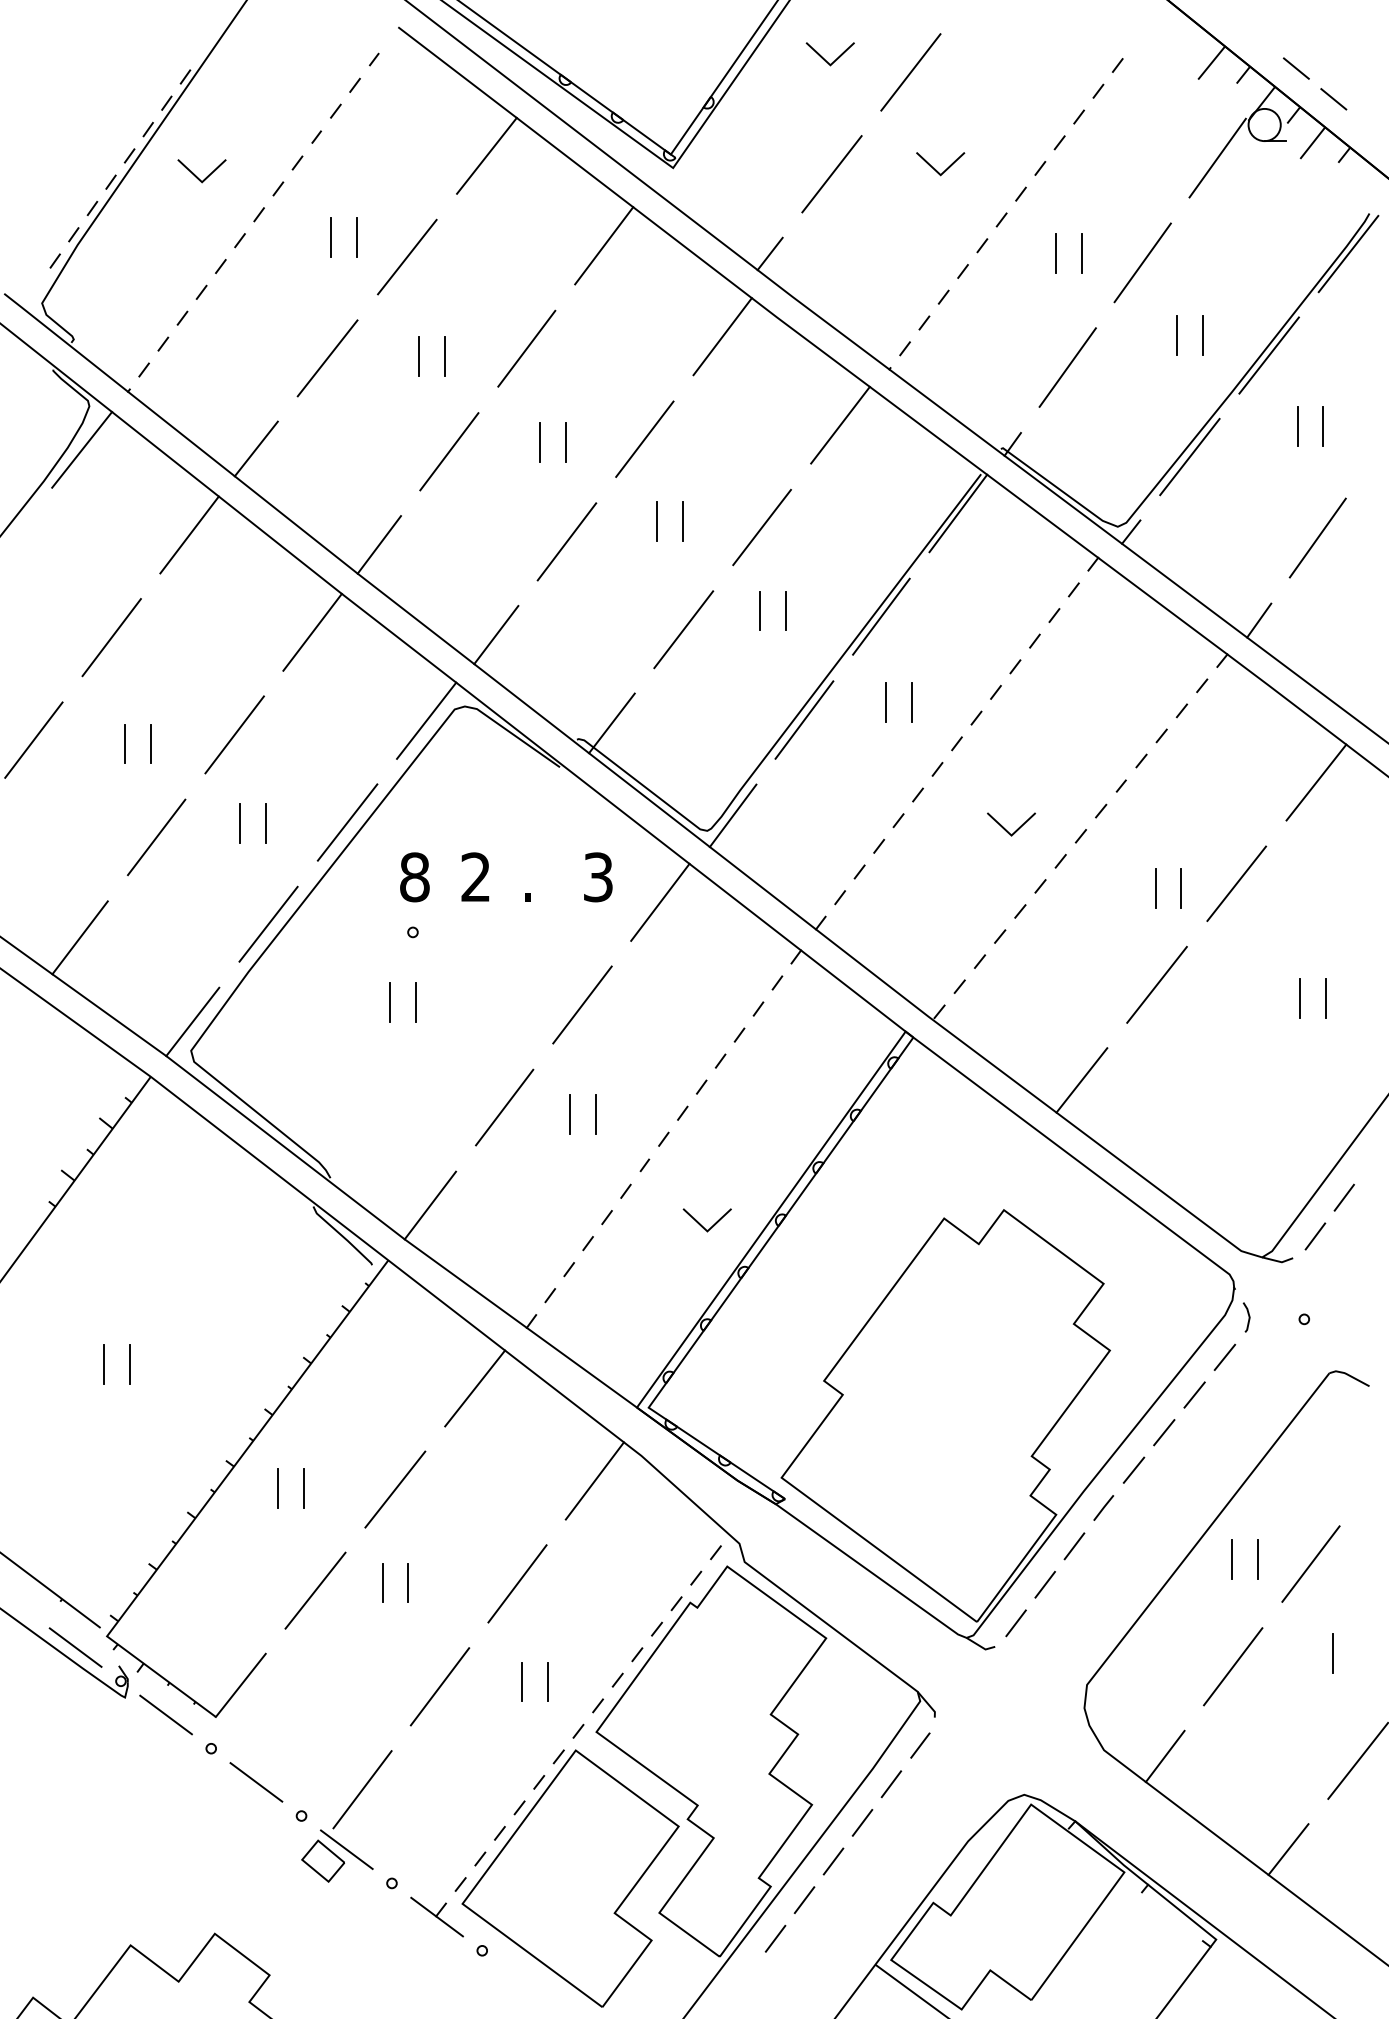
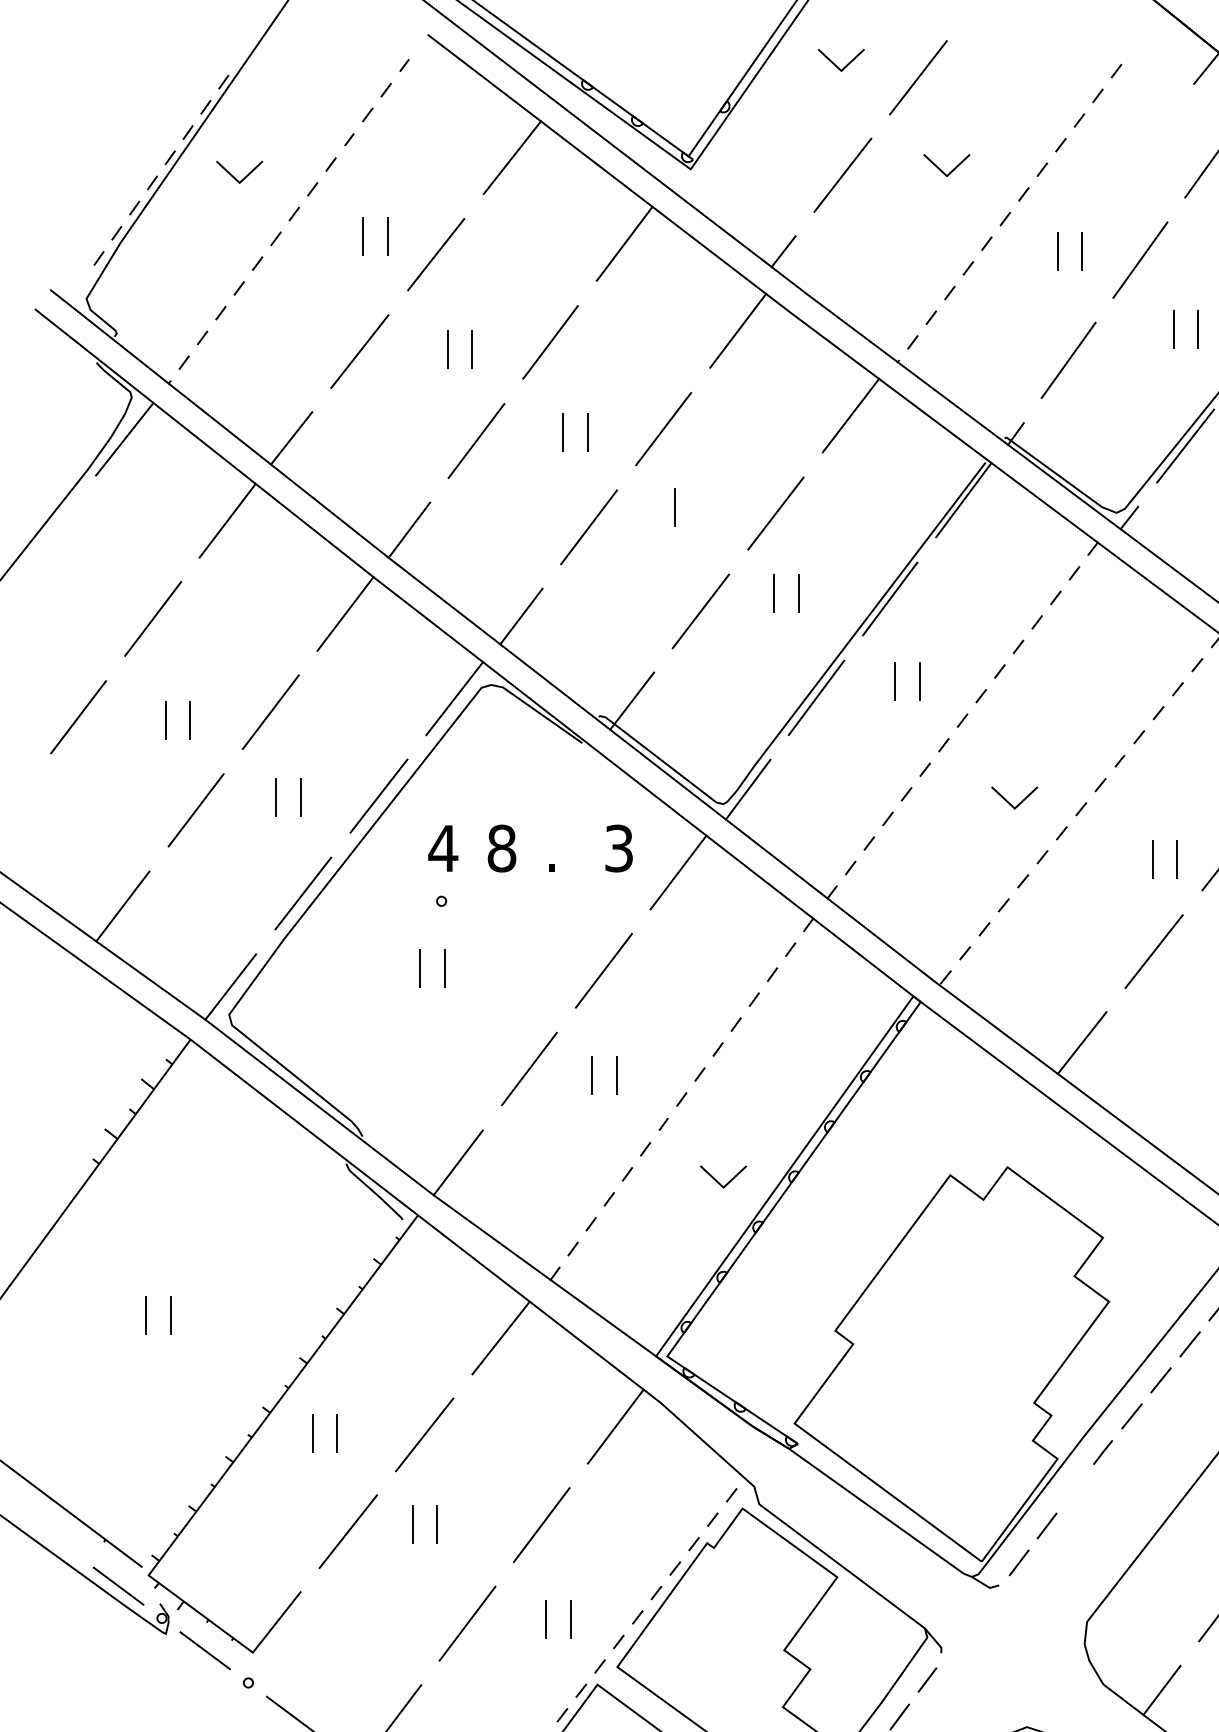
line: (682, 521) -> (699, 507), removed
text: (414, 877) -> (443, 848), 8 -> 4
text: (475, 877) -> (501, 848), 2 -> 8
line: (1074, 1546) -> (1075, 1489), removed

